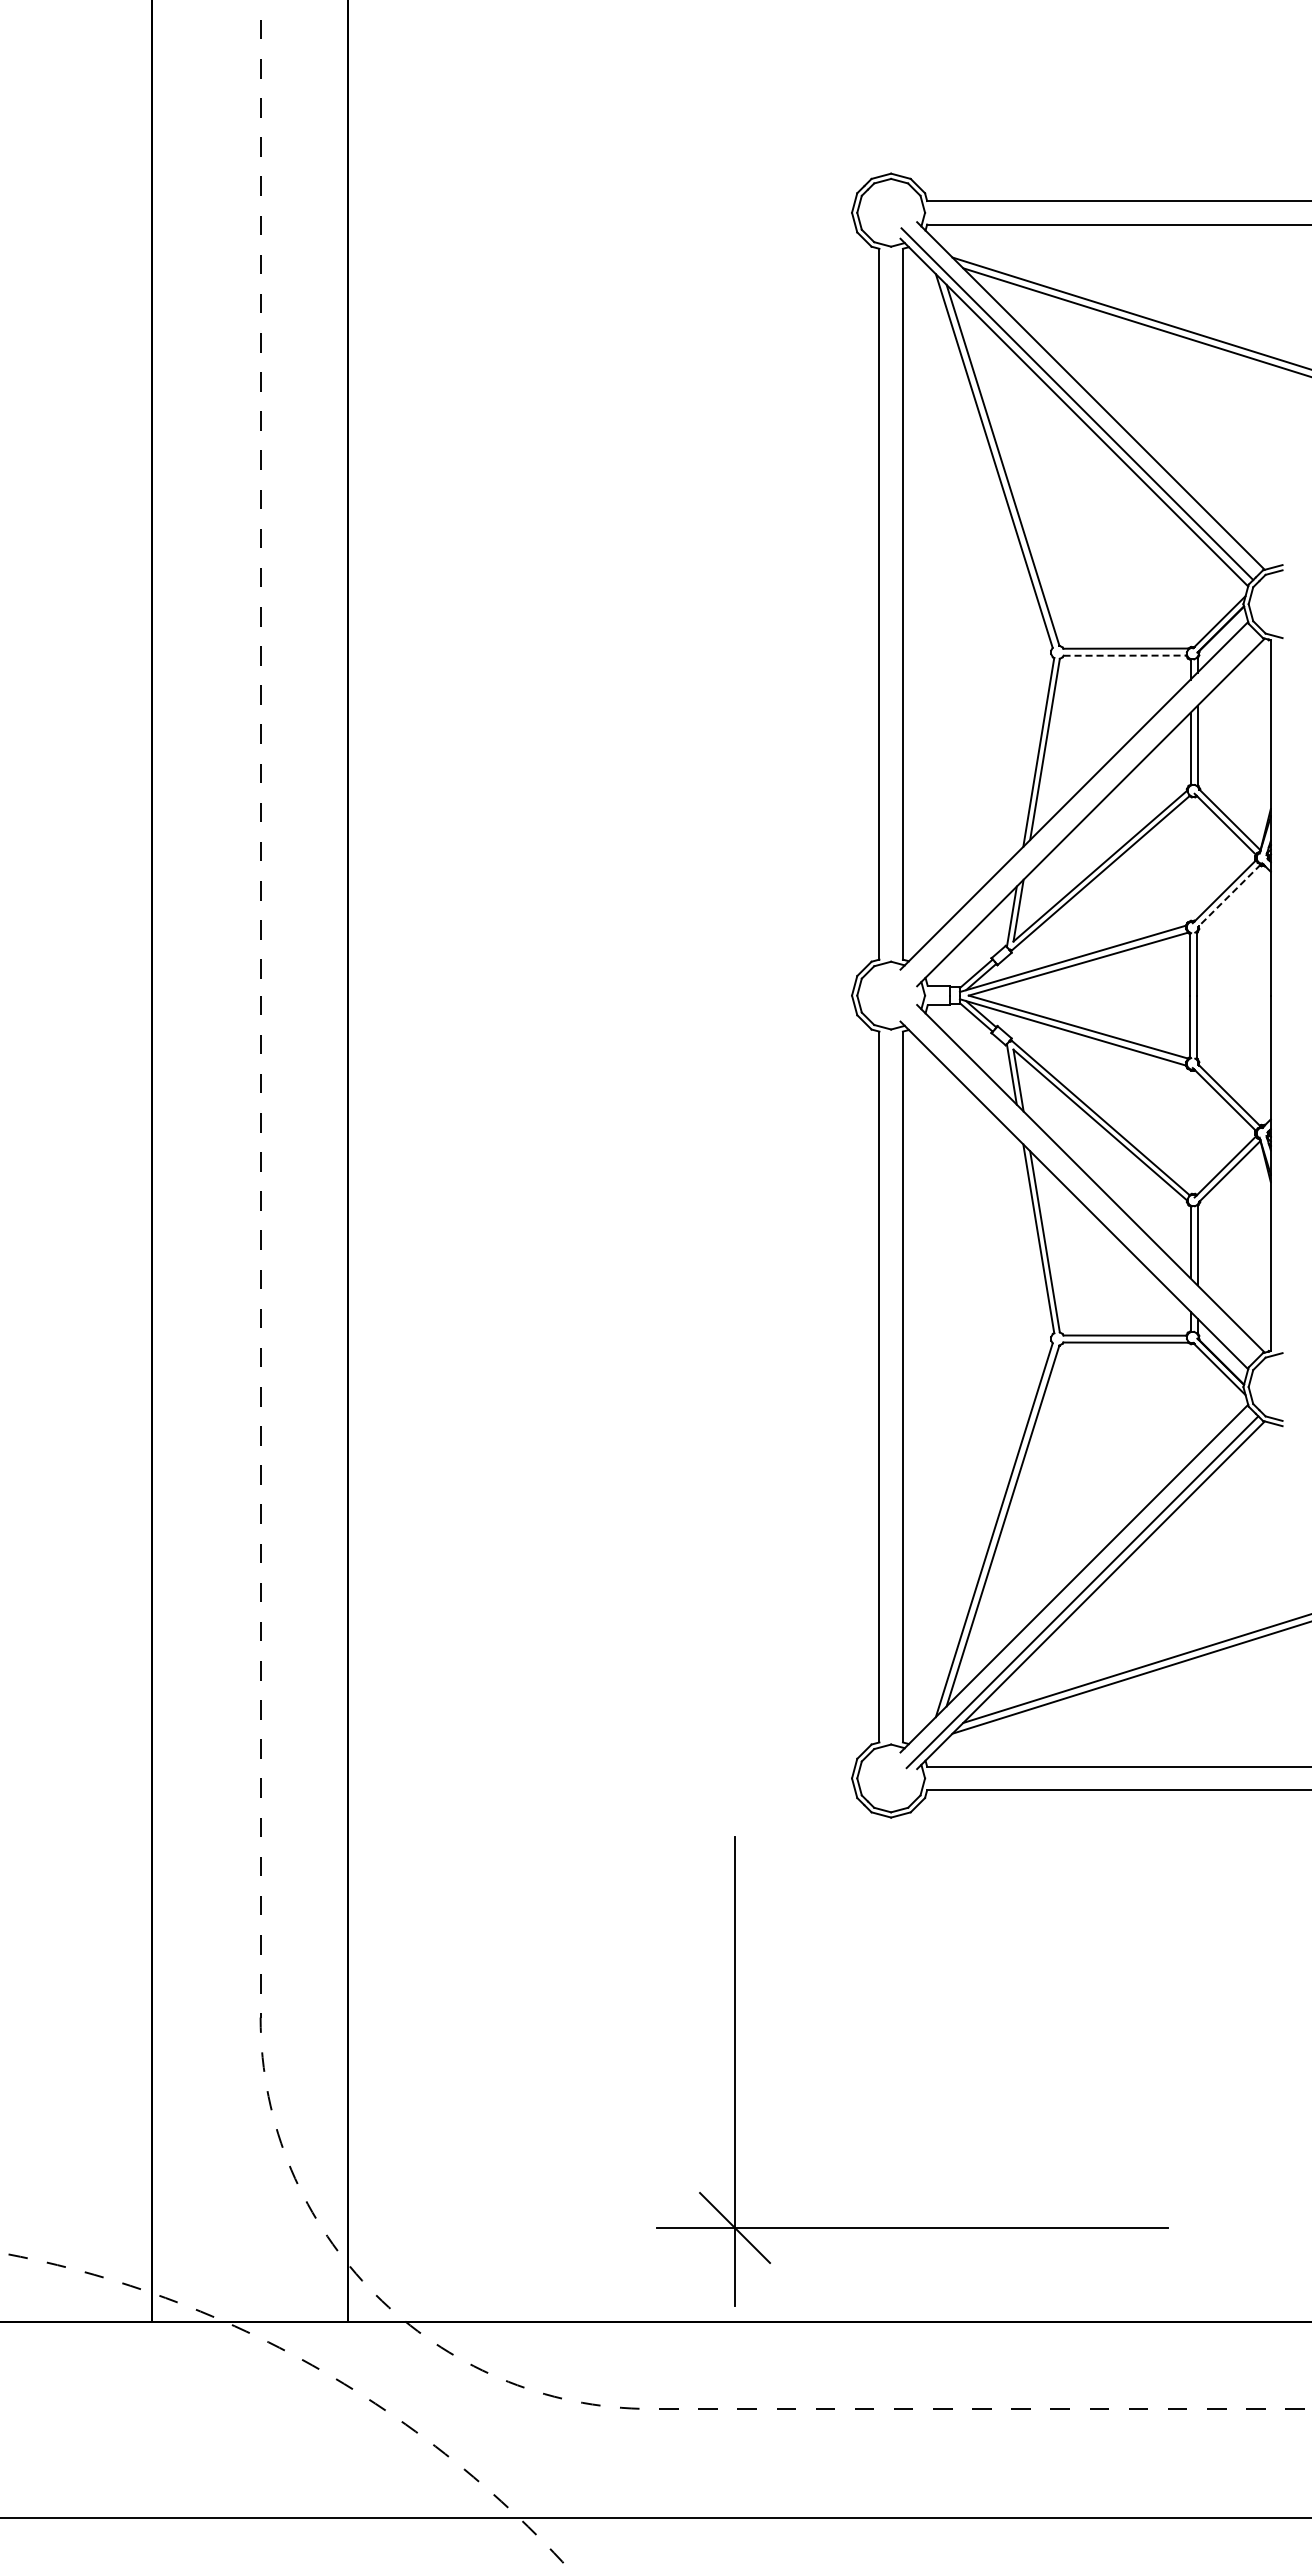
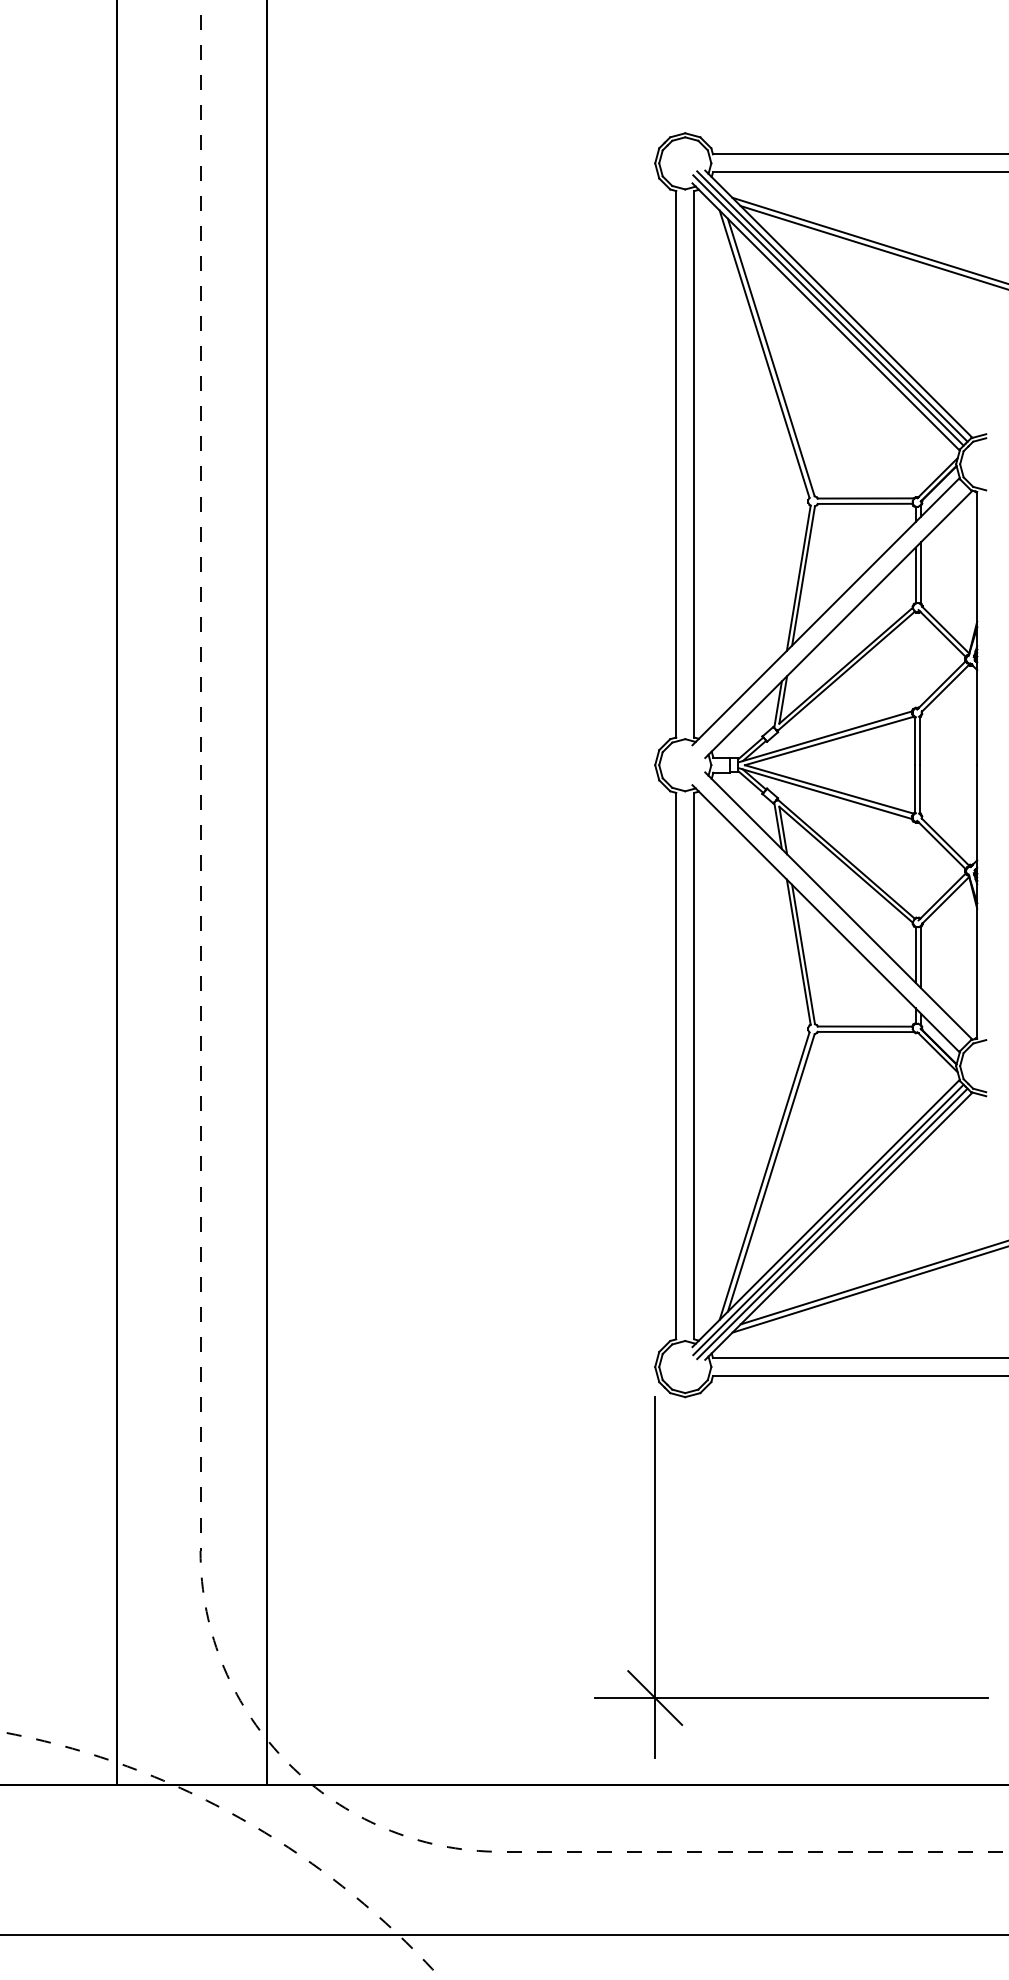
line: (1082, 398) -> (832, 306), added
line: (1125, 655) -> (865, 503), dashed -> solid
line: (1229, 895) -> (945, 688), dashed -> solid
line: (1077, 1586) -> (828, 1219), added
part: (912, 2227) -> (791, 1697), moved

